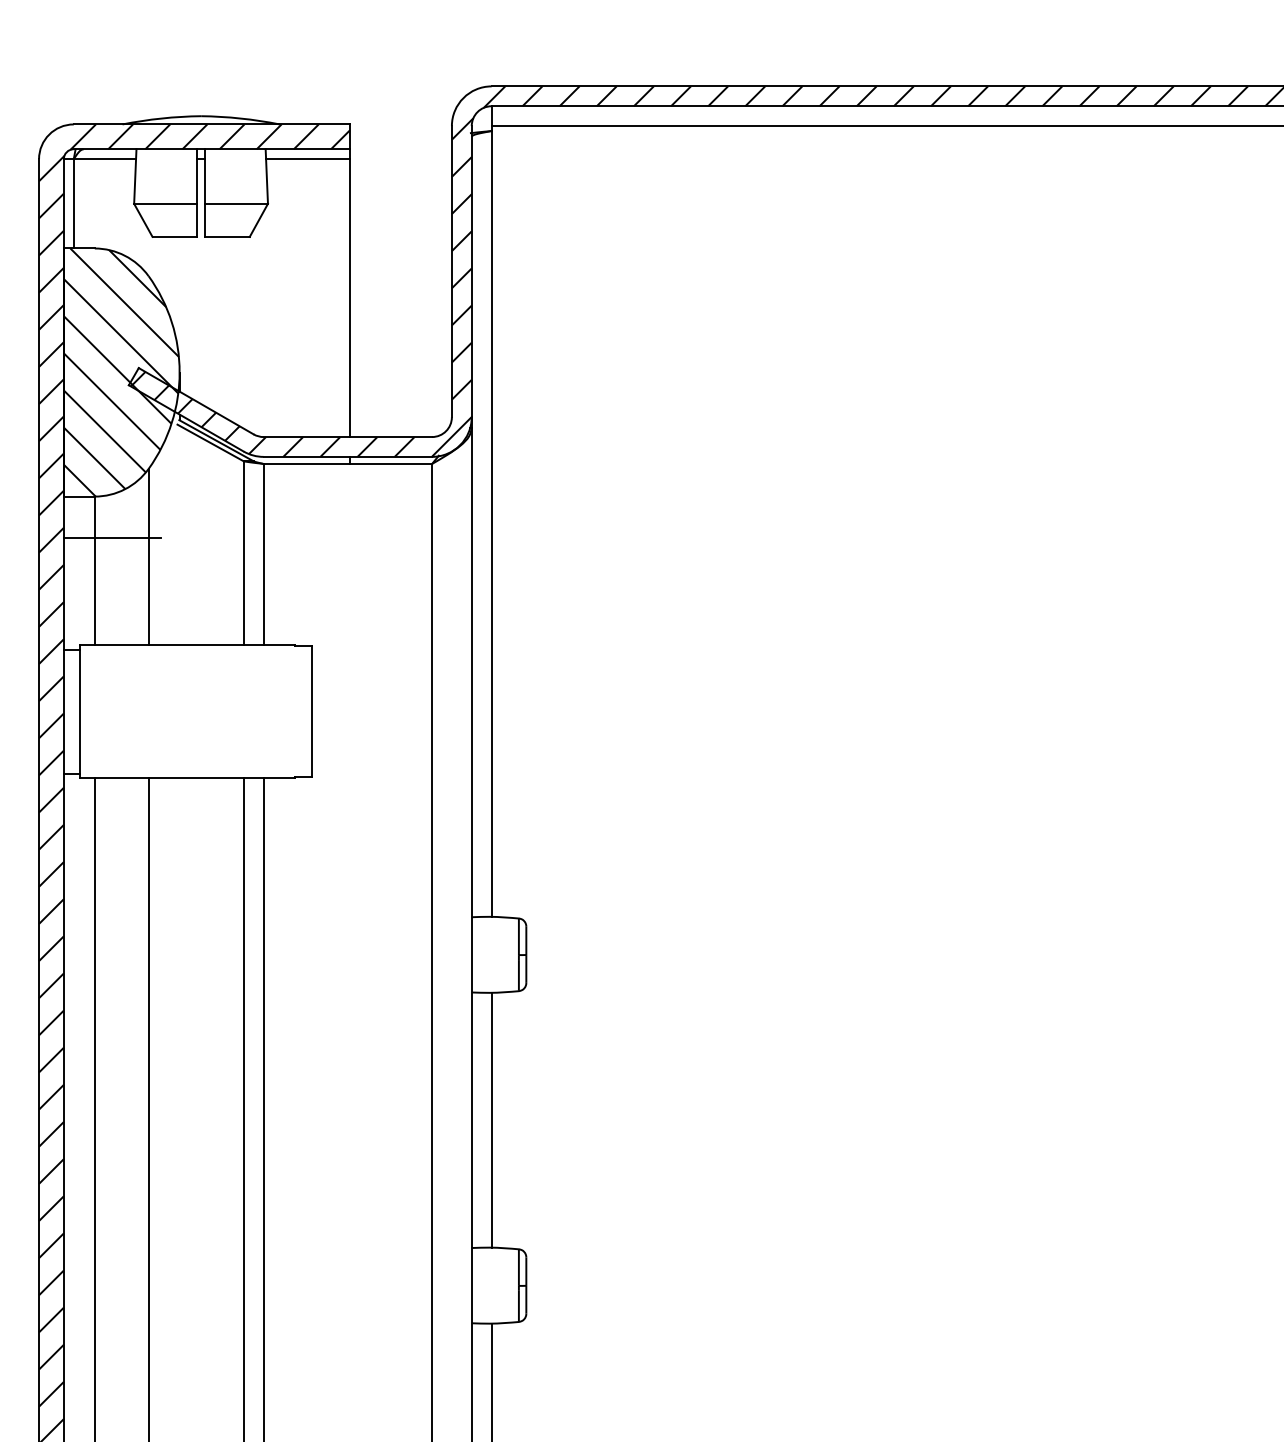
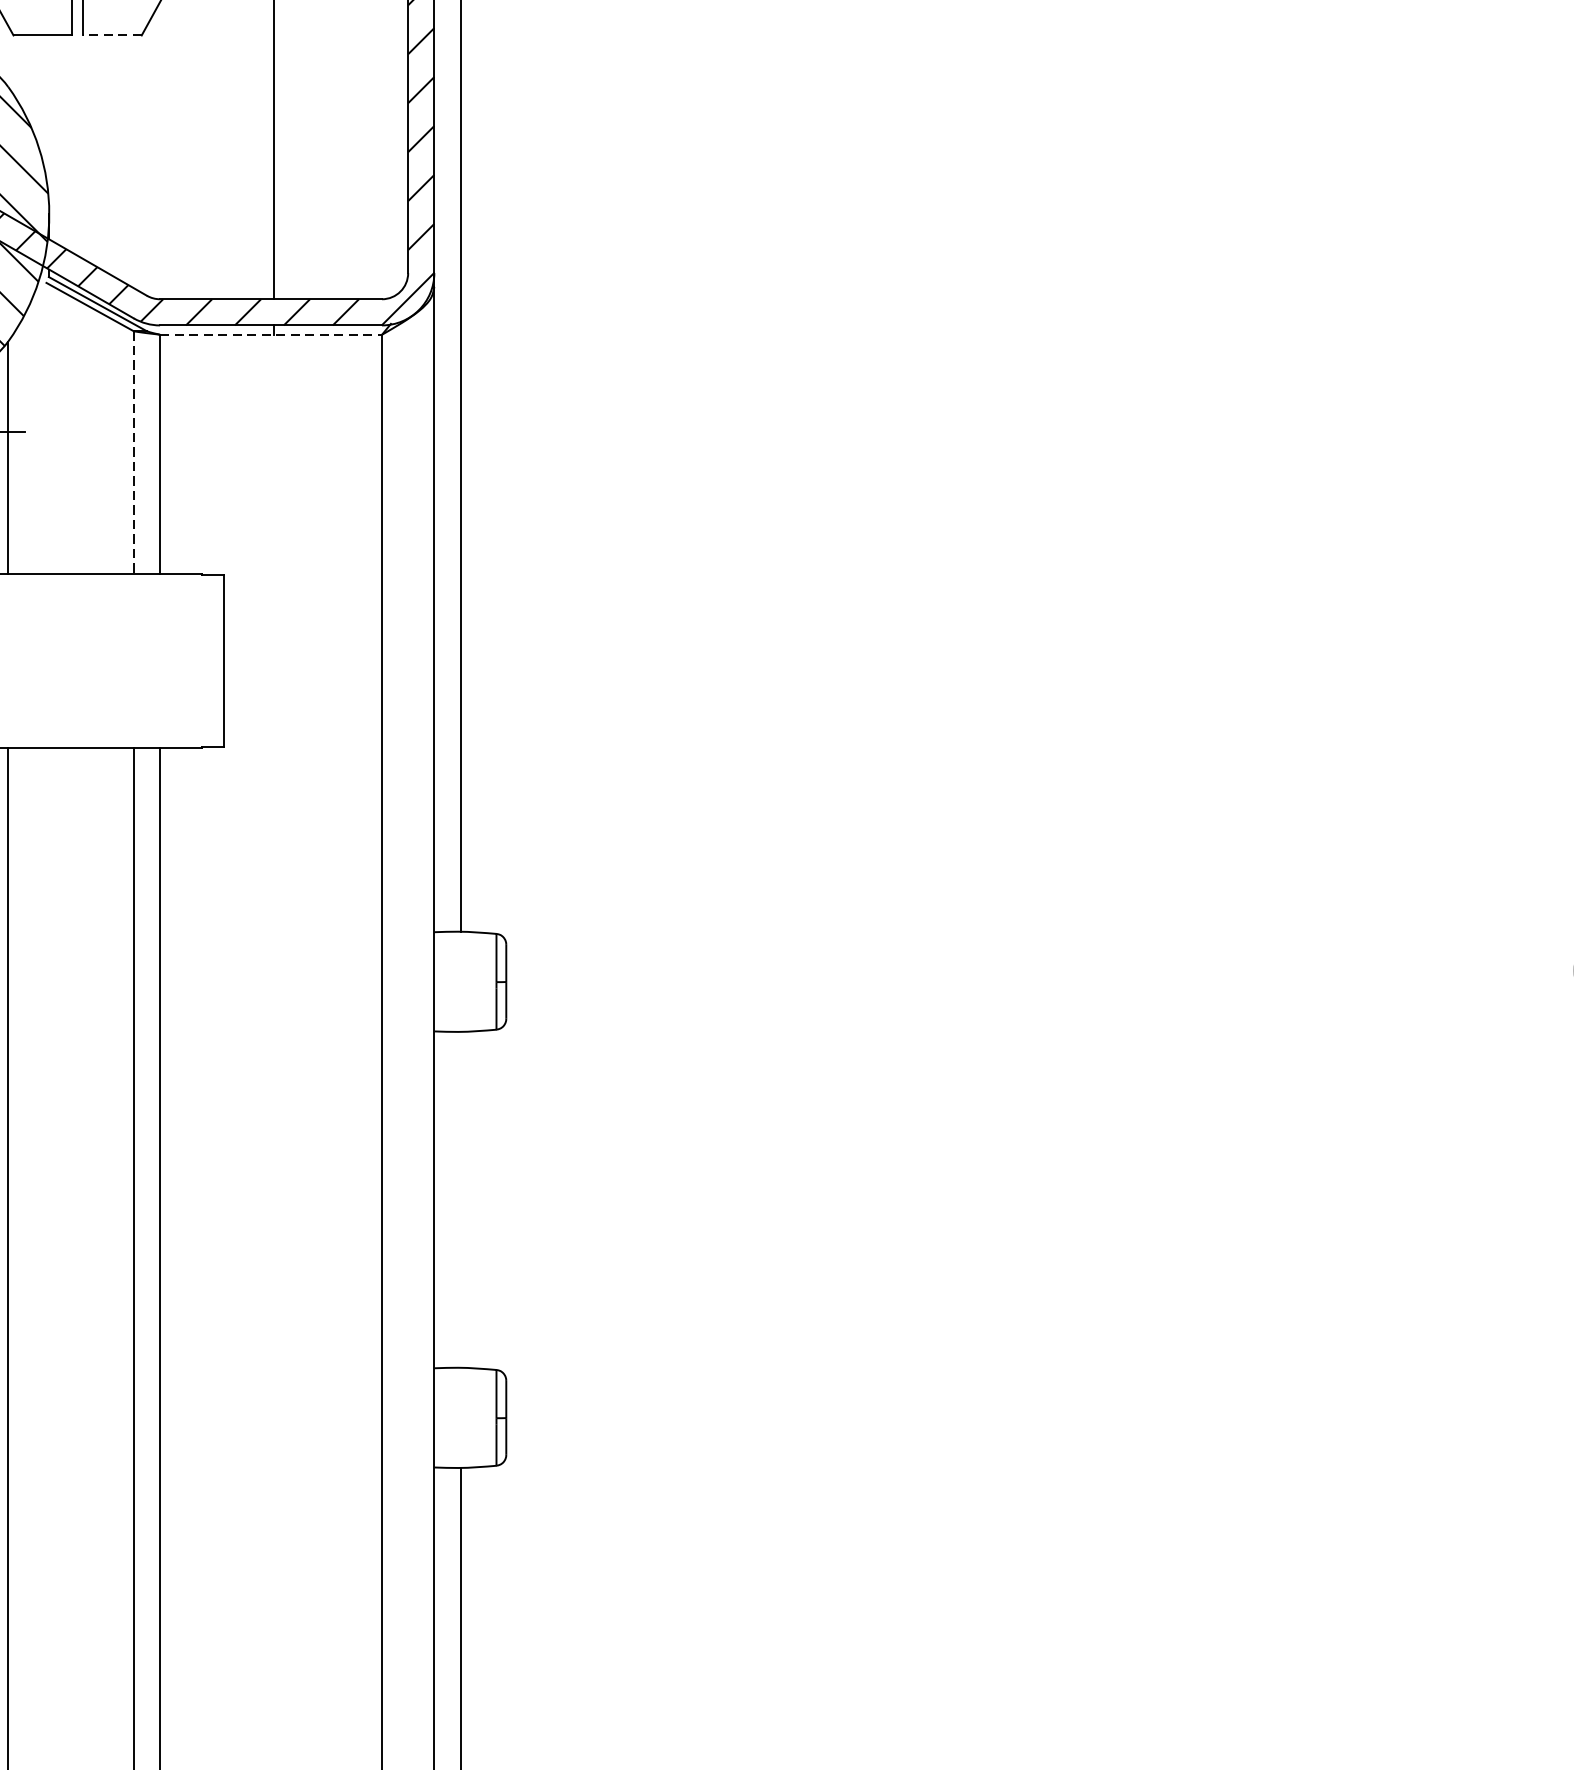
line: (227, 236) -> (112, 34), solid -> dashed
line: (348, 464) -> (271, 335), solid -> dashed
line: (243, 553) -> (133, 452), solid -> dashed
line: (491, 1119) -> (460, 1198), removed

